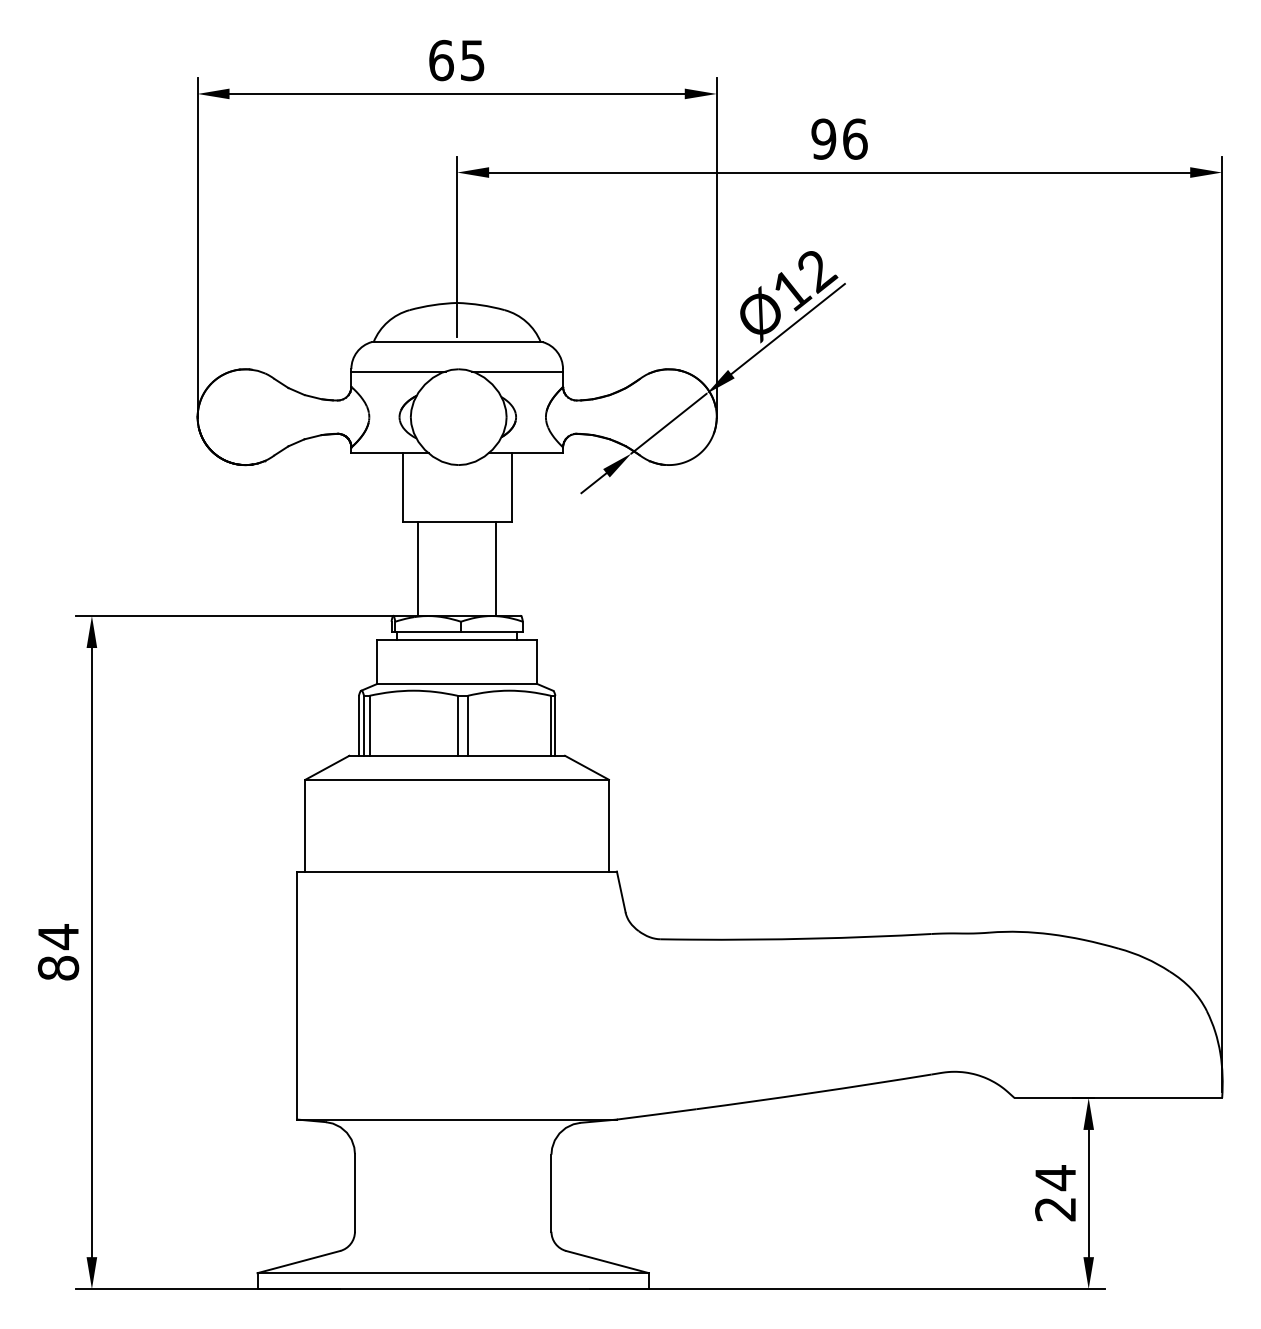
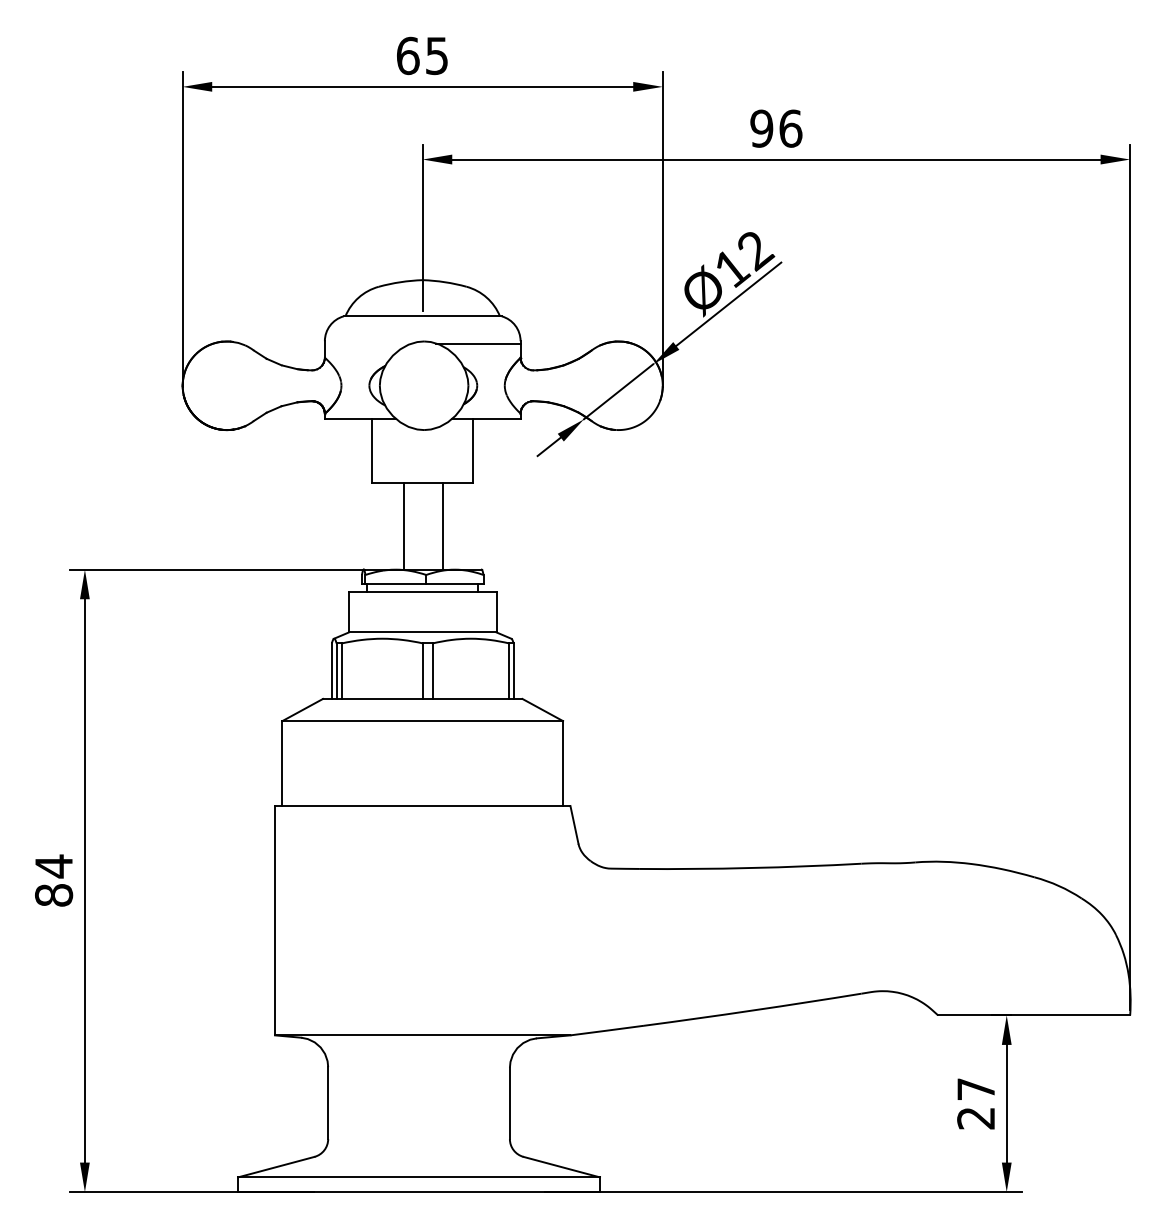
line: (398, 371) -> (368, 343), removed
line: (418, 568) -> (443, 525), moved
line: (496, 568) -> (404, 525), moved
text: (1055, 1178) -> (976, 1089), 24 -> 27

